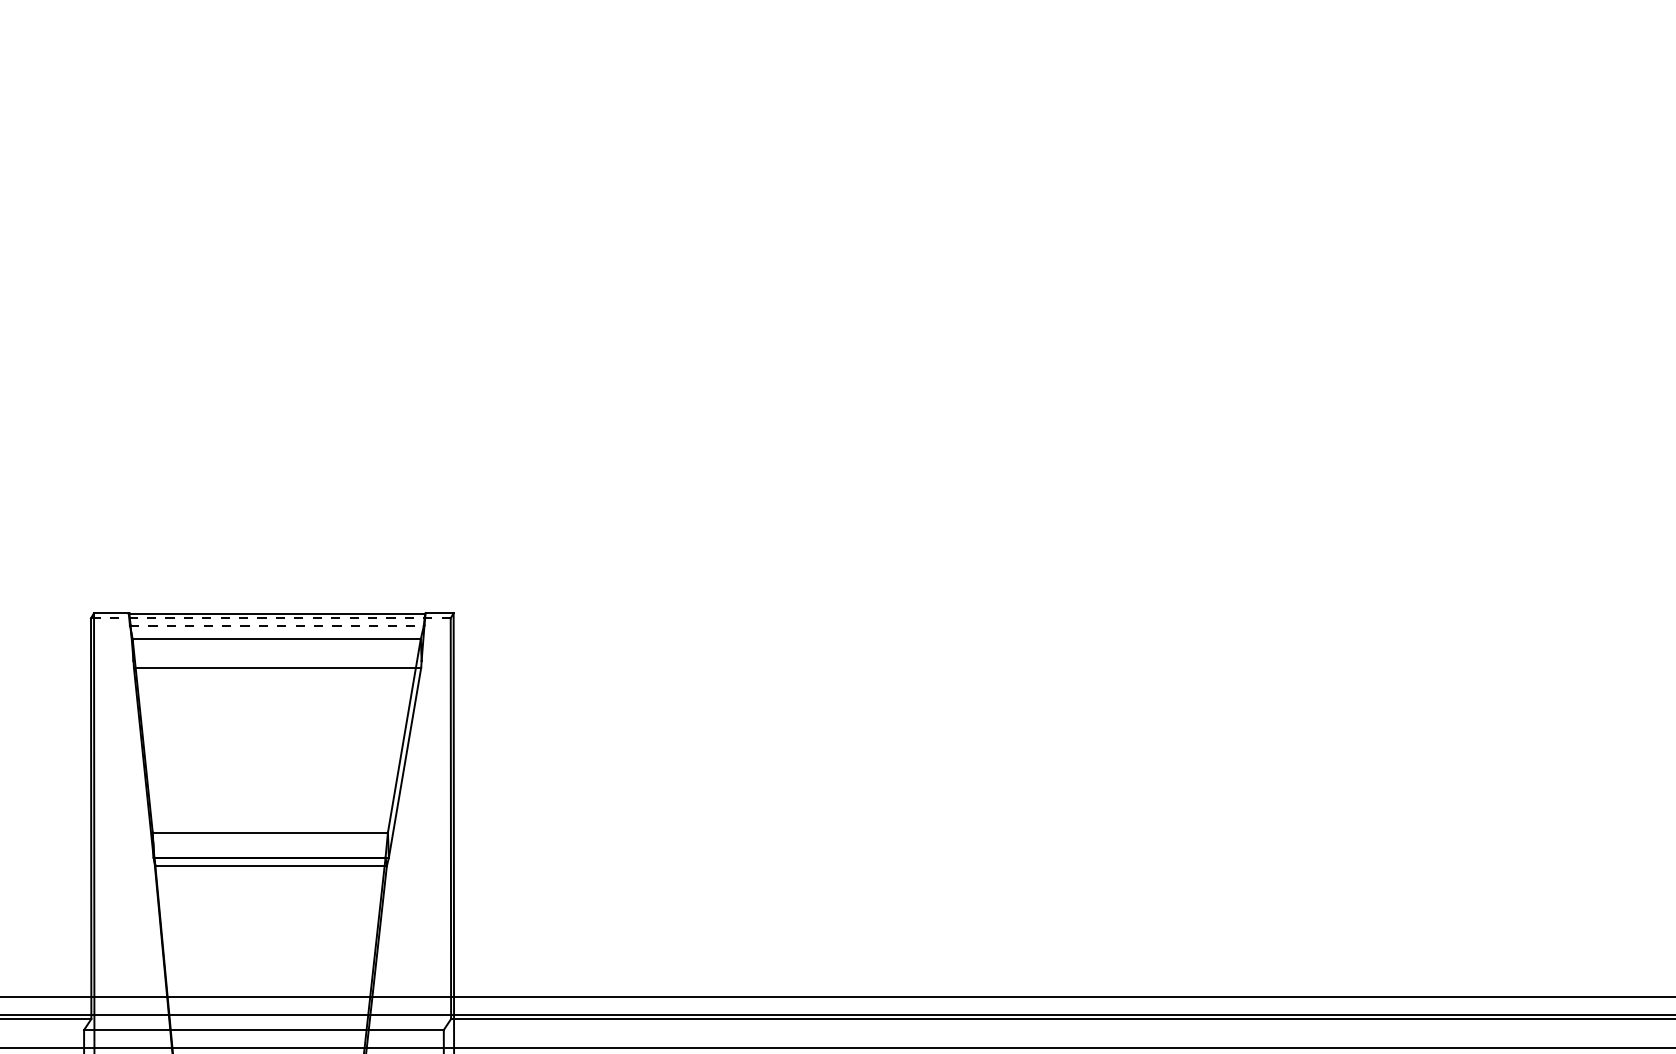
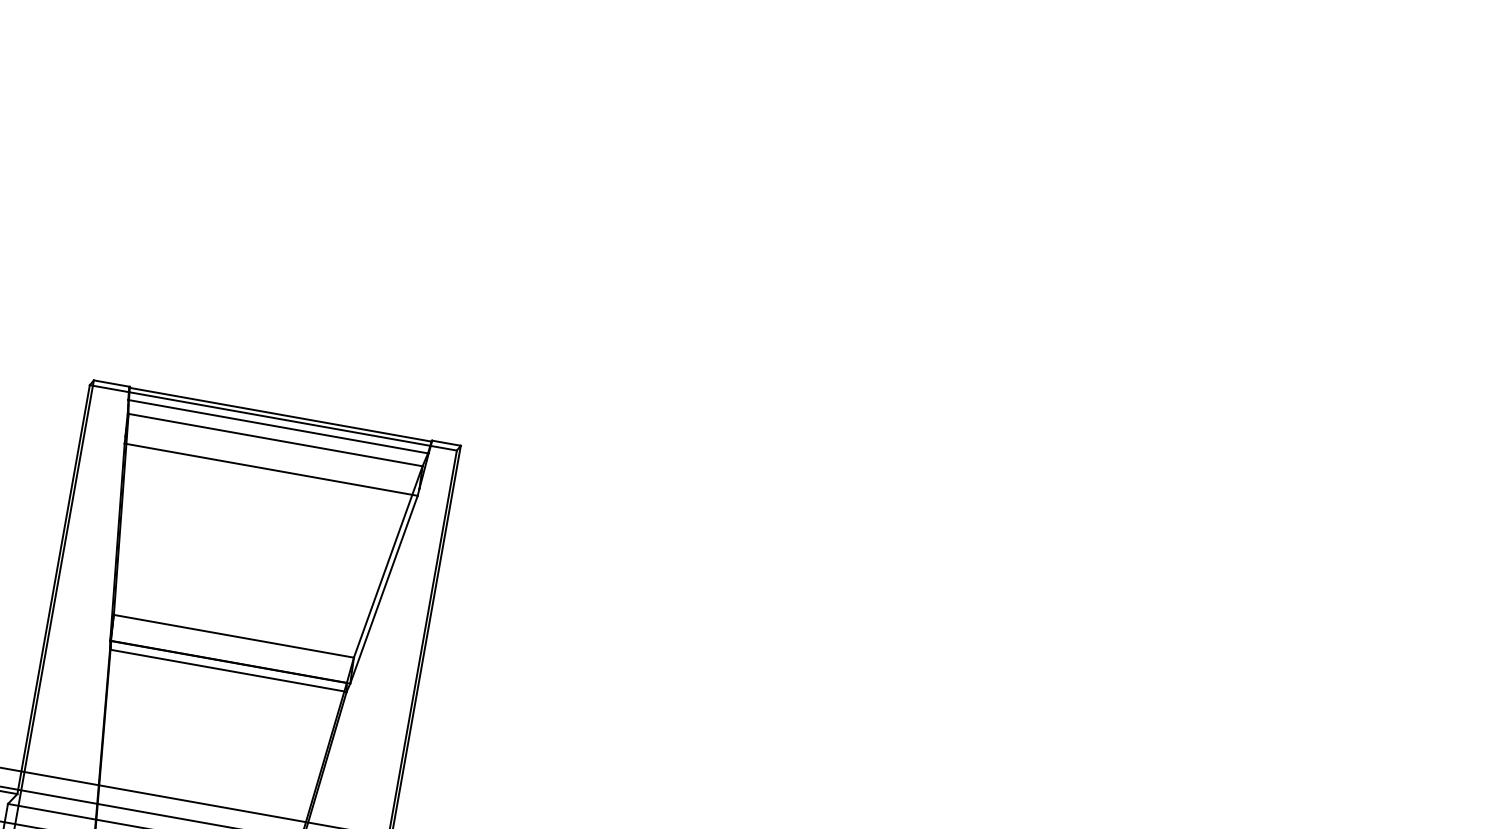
line: (270, 618) -> (272, 417), dashed -> solid
line: (276, 625) -> (277, 426), dashed -> solid

